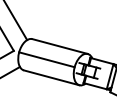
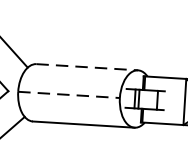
line: (60, 46) -> (87, 67), solid -> dashed
line: (46, 59) -> (68, 94), solid -> dashed

